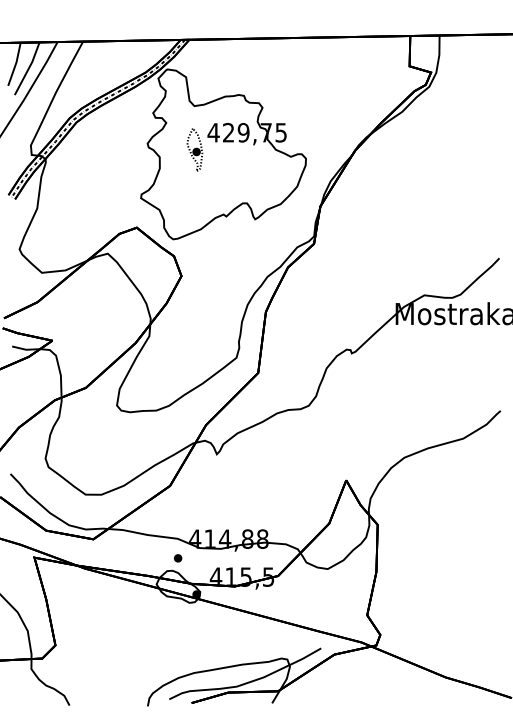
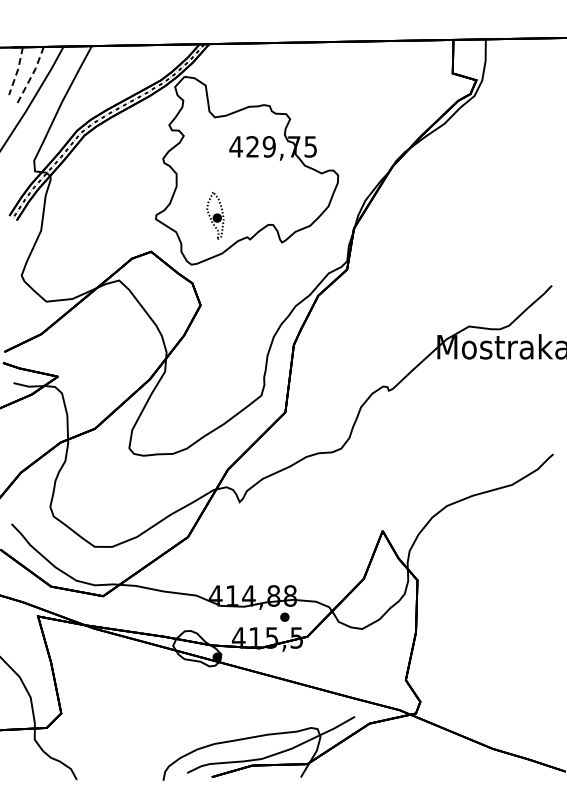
line: (15, 63) -> (17, 70), solid -> dashed
line: (28, 69) -> (31, 76), solid -> dashed
part: (194, 149) -> (215, 215), moved
part: (177, 557) -> (284, 616), moved

